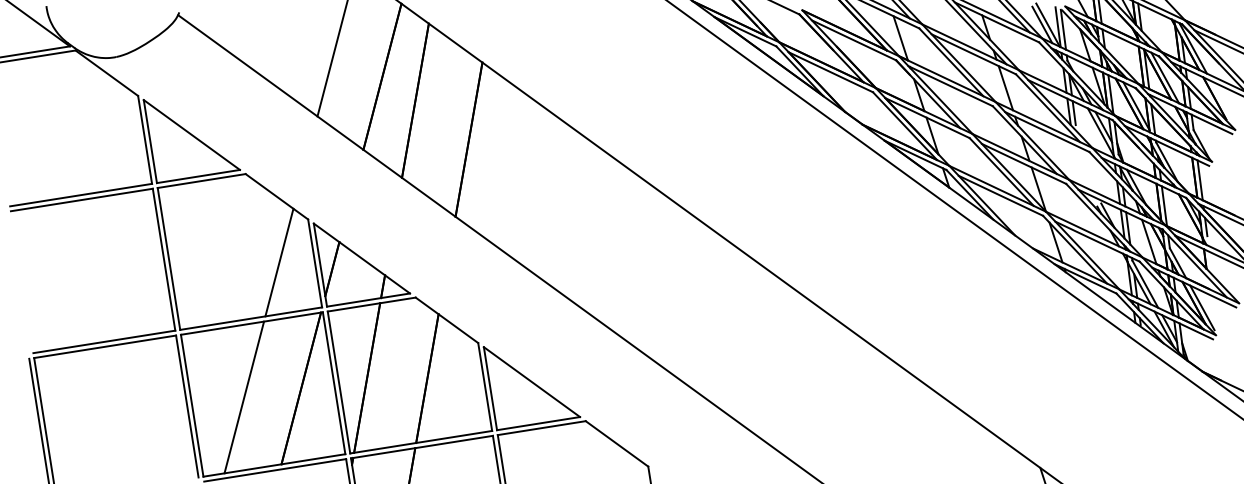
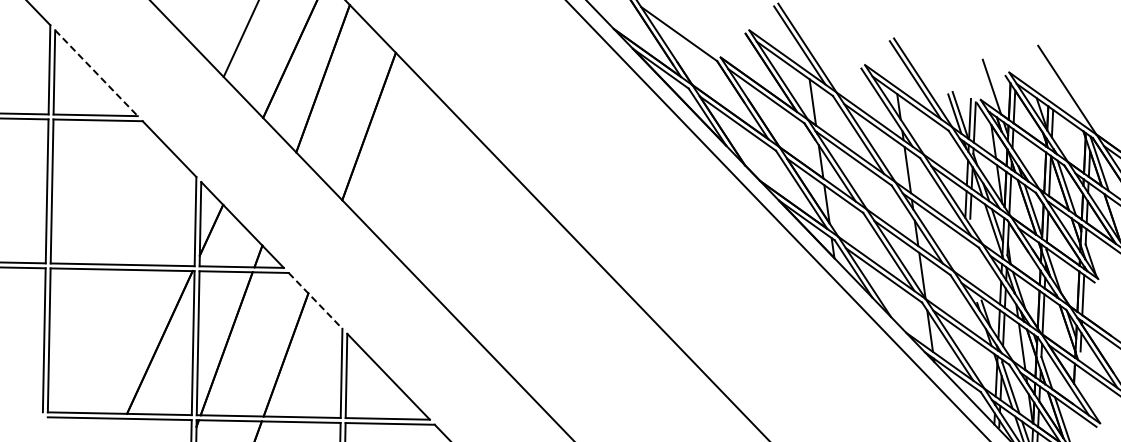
line: (192, 135) -> (97, 73), solid -> dashed
line: (279, 262) -> (160, 214), removed
line: (446, 320) -> (315, 300), solid -> dashed
line: (244, 397) -> (102, 341), removed

